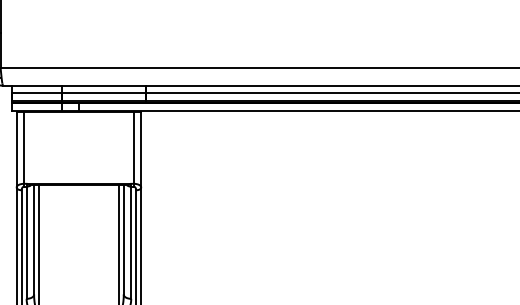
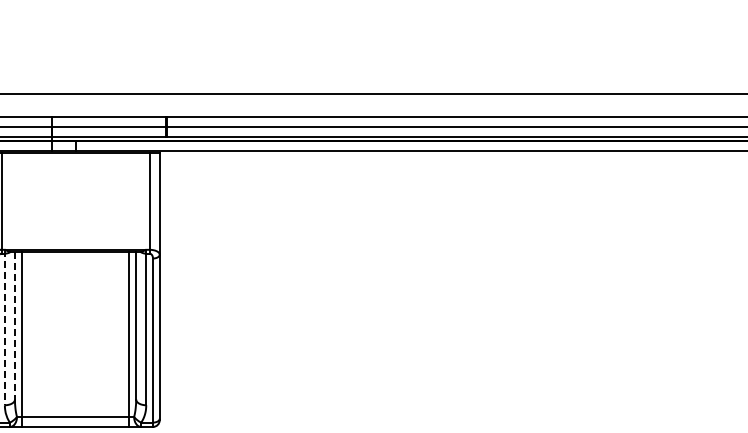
line: (33, 239) -> (14, 325), solid -> dashed
line: (26, 241) -> (4, 327), solid -> dashed

